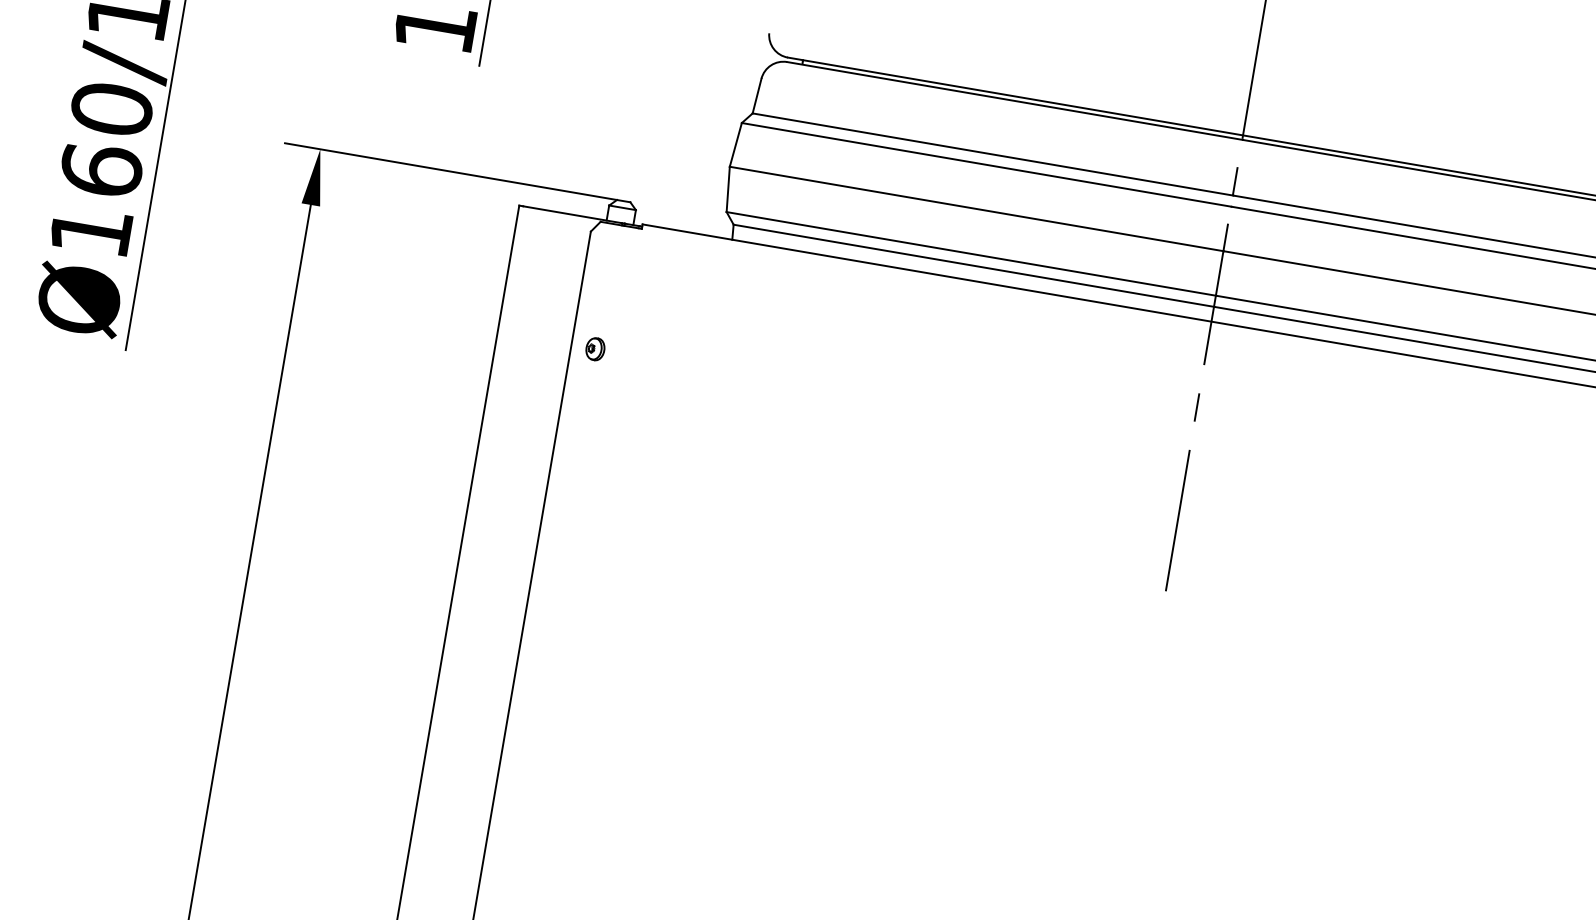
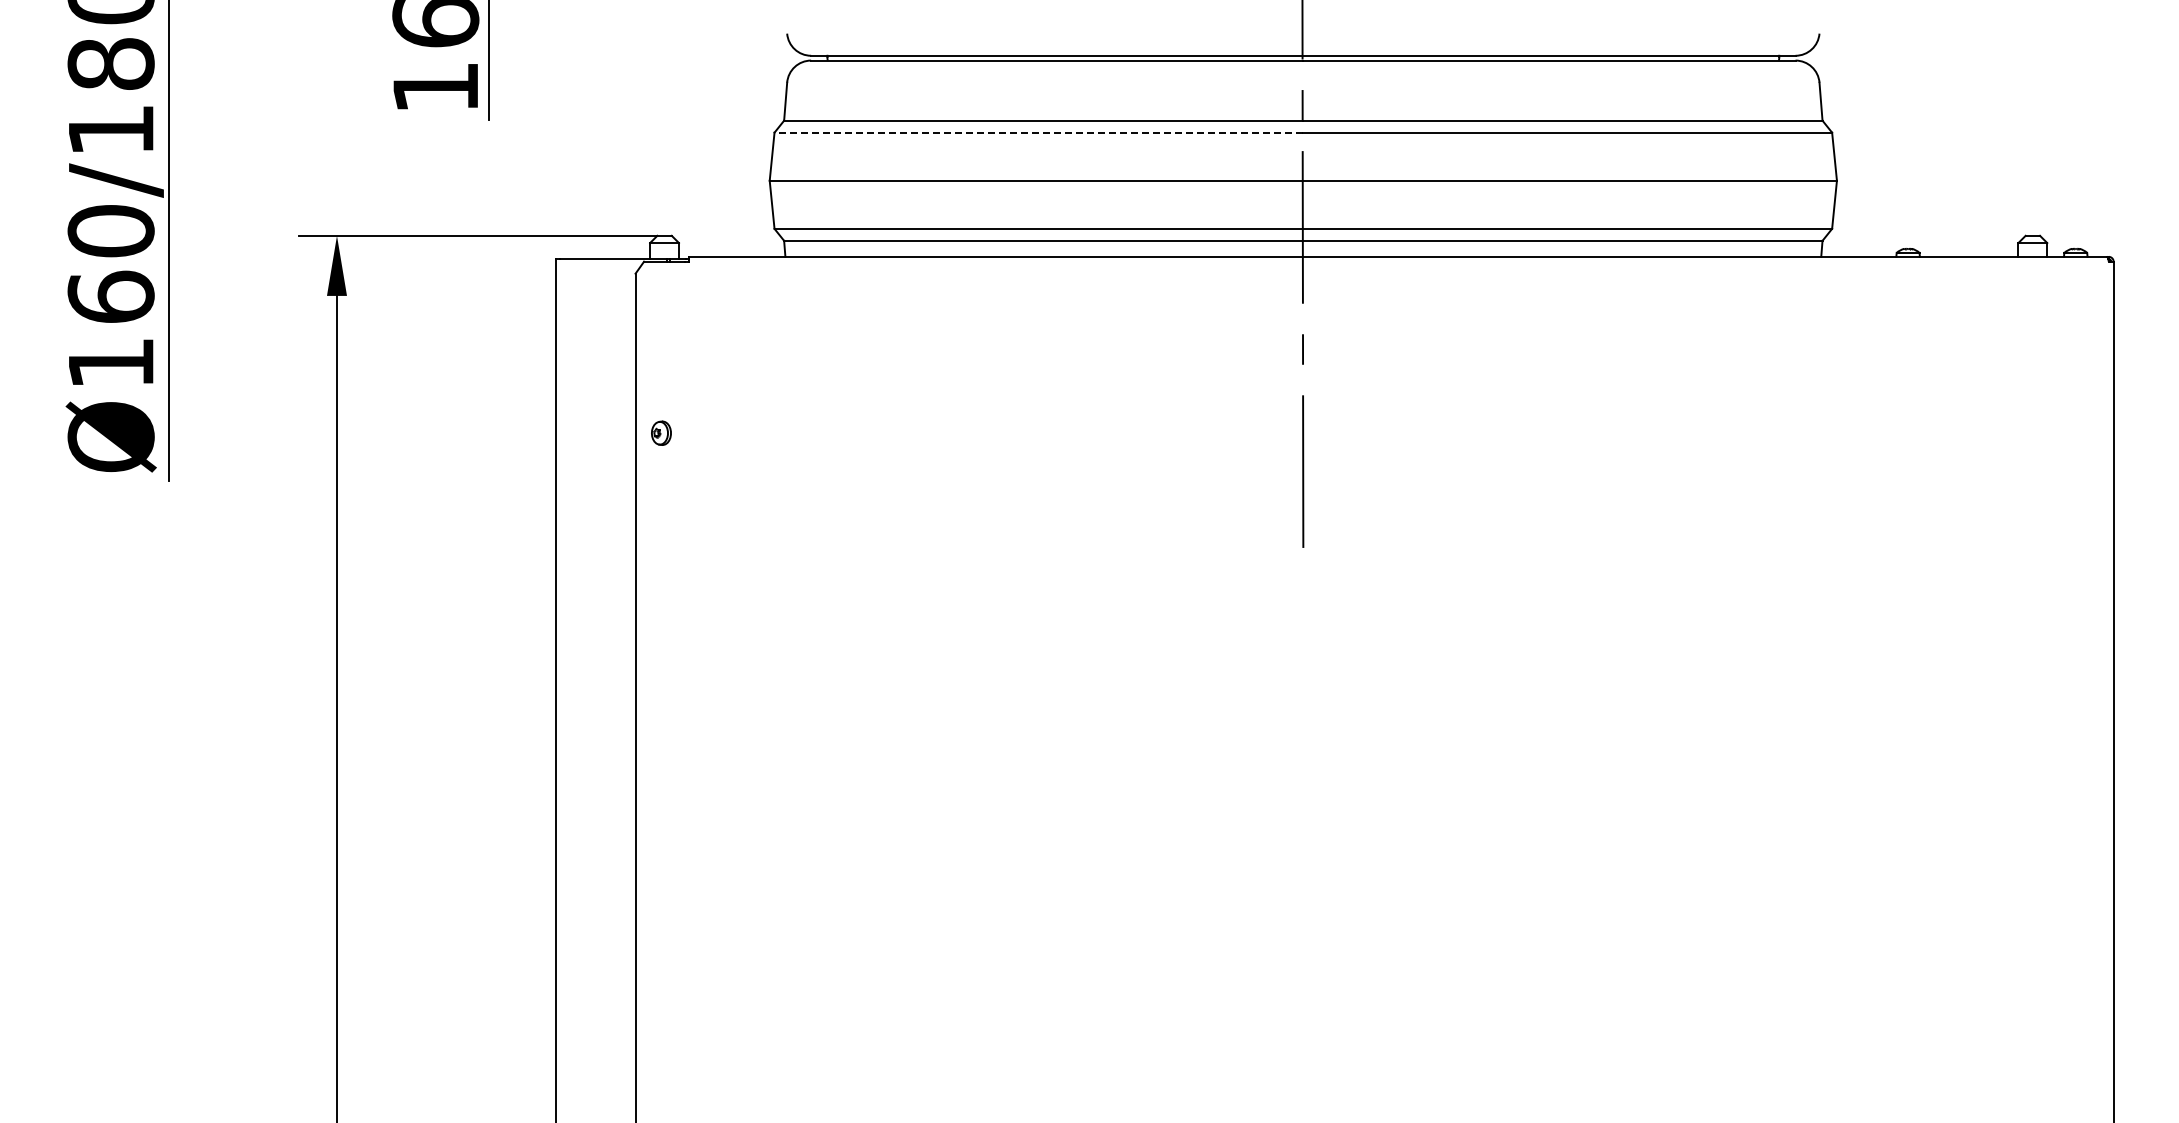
line: (986, 164) -> (1038, 132), solid -> dashed
part: (595, 348) -> (661, 432), moved

